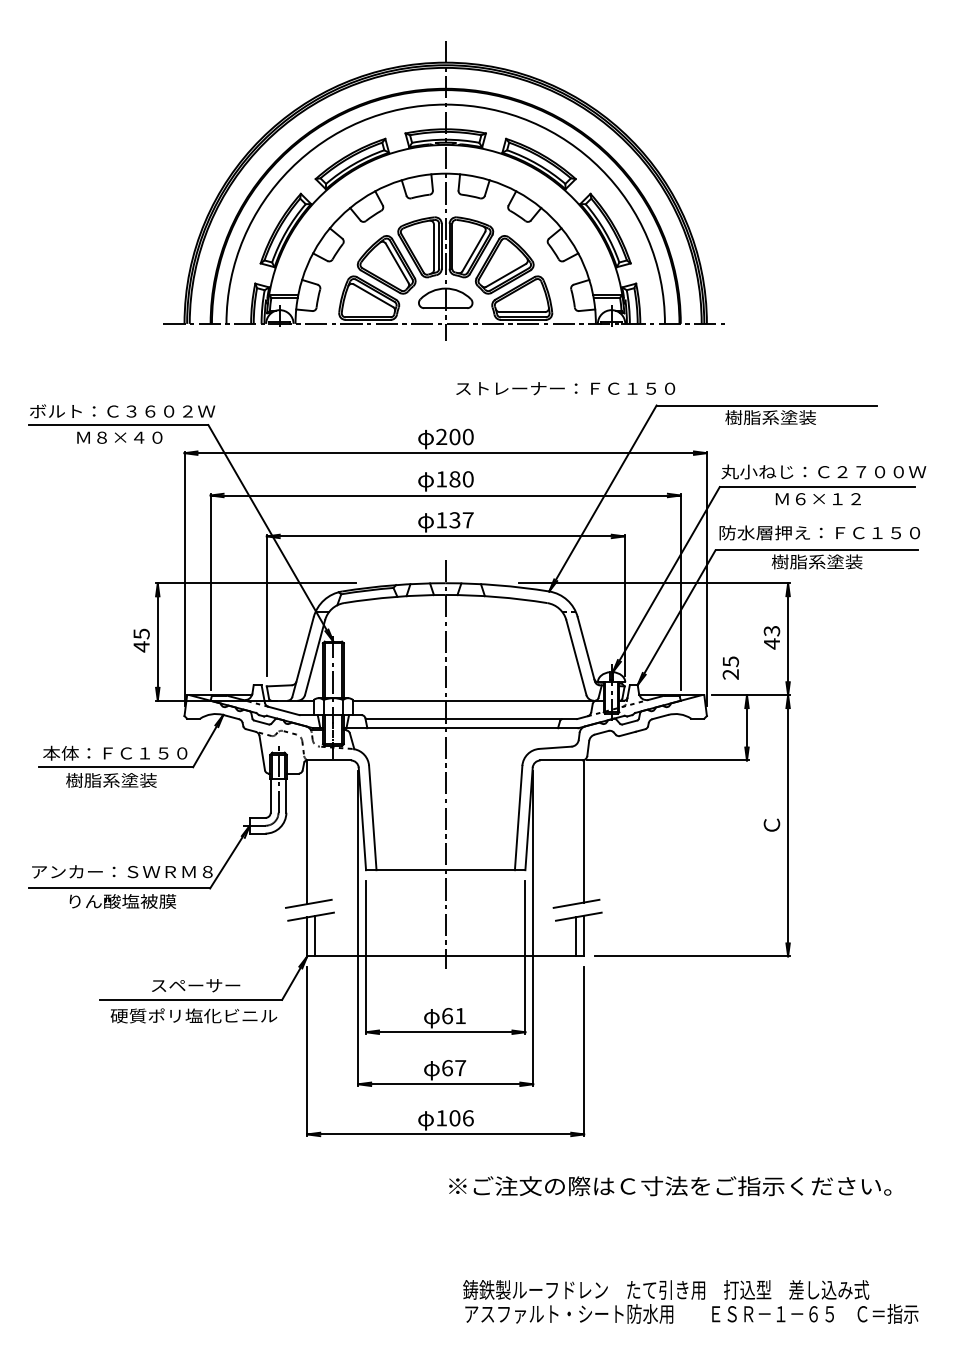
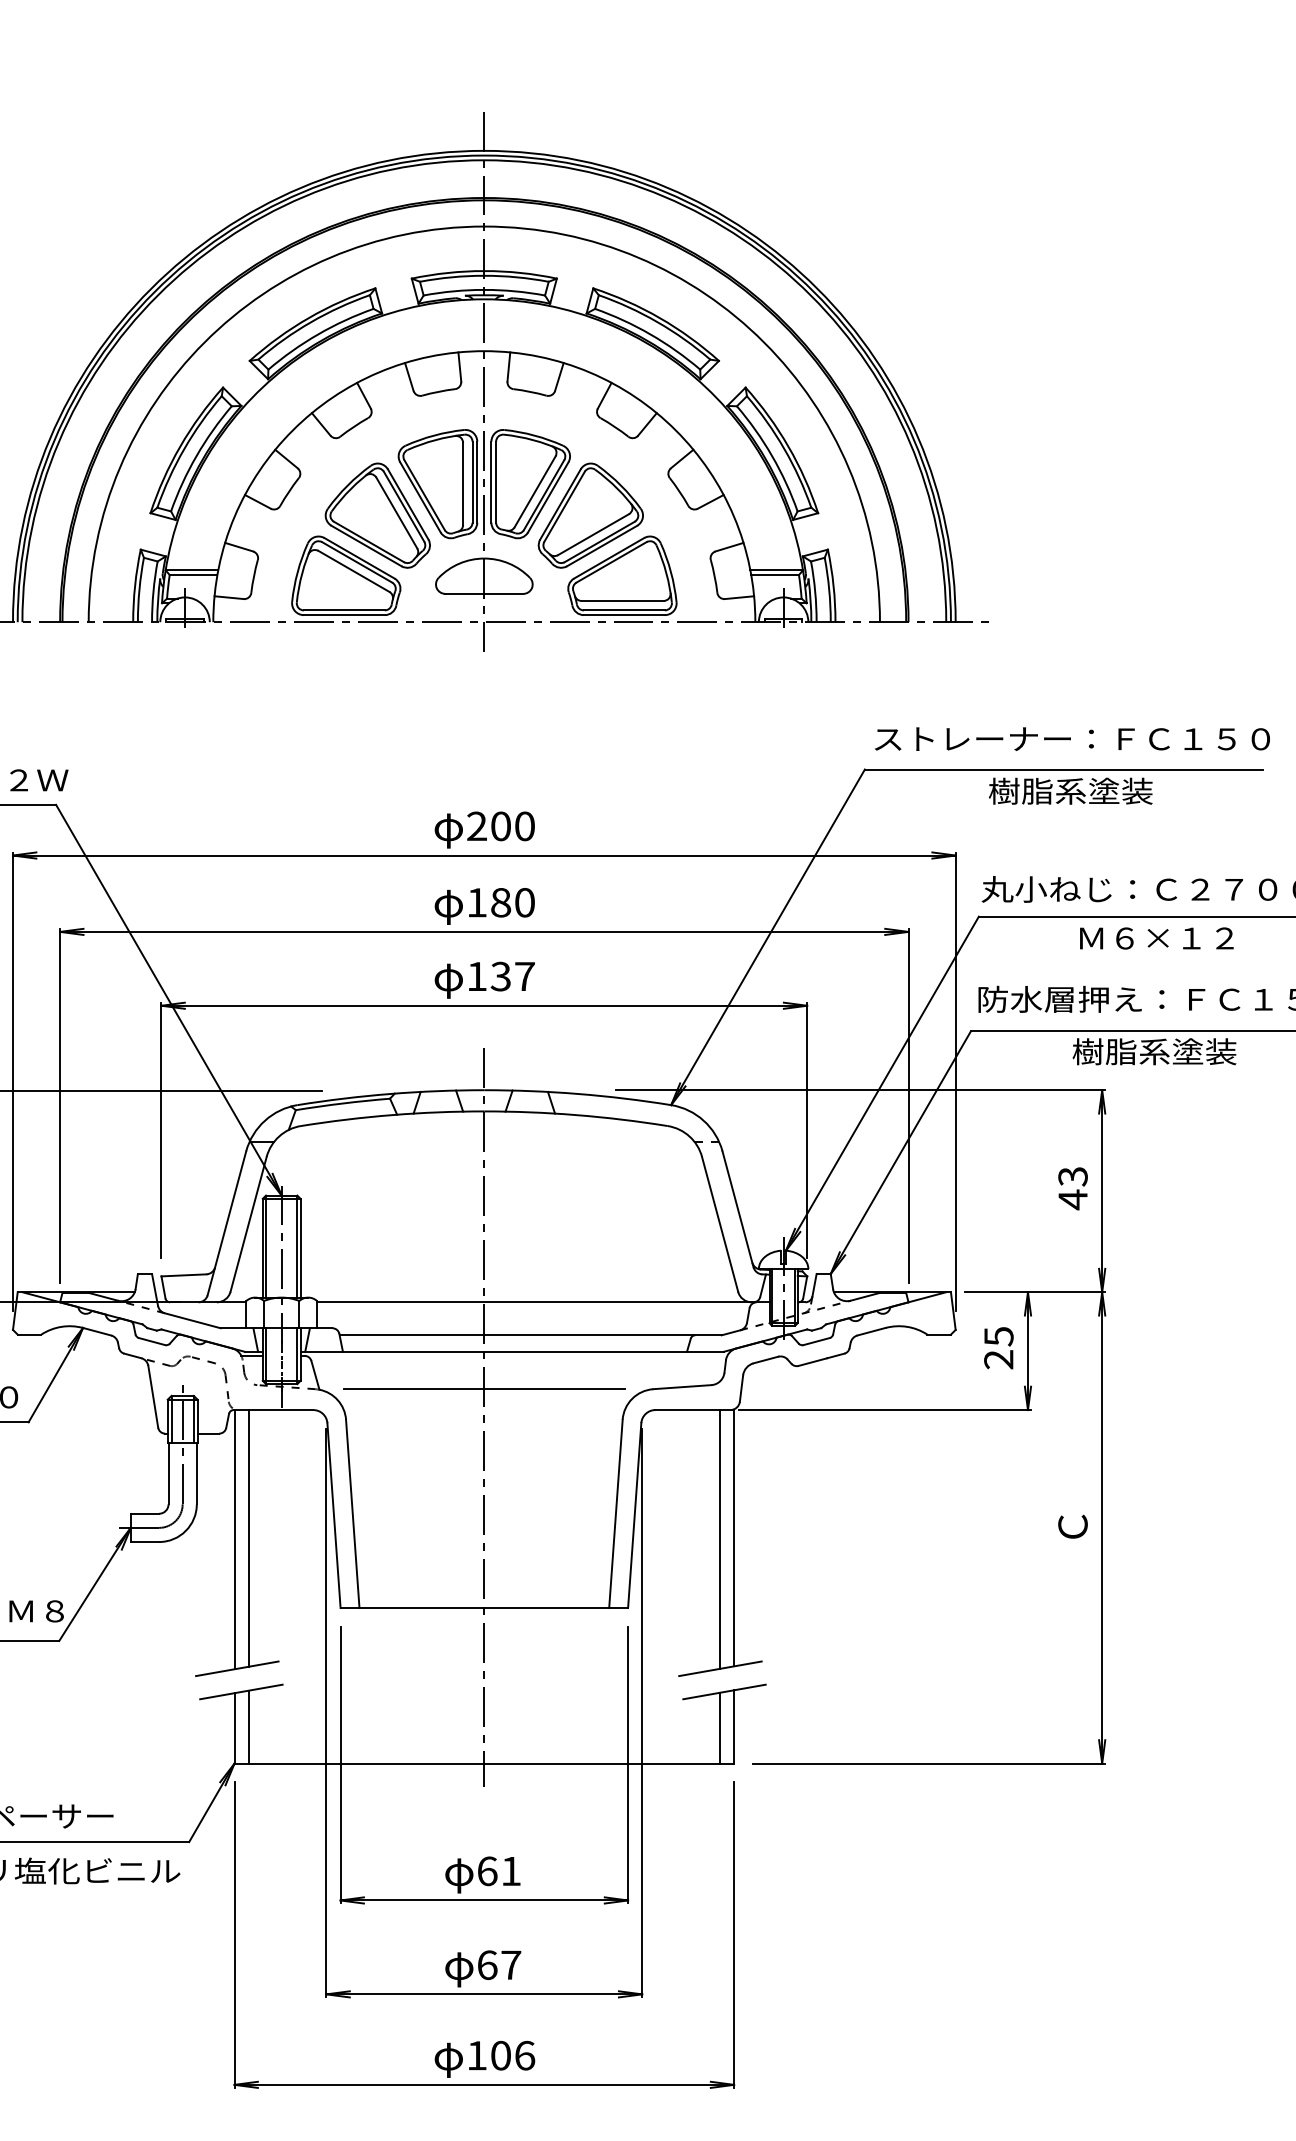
text: (565, 388) -> (1072, 738), moved
text: (730, 667) -> (998, 1346), moved
line: (445, 748) -> (483, 1388), added
line: (315, 831) -> (249, 1538), added
line: (576, 831) -> (720, 1538), added

